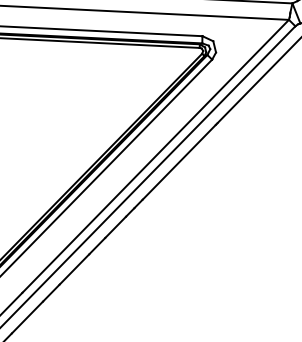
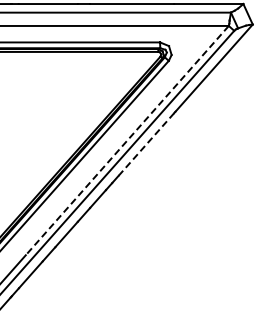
line: (154, 156) -> (126, 140), solid -> dashed
line: (179, 162) -> (146, 144), solid -> dashed

